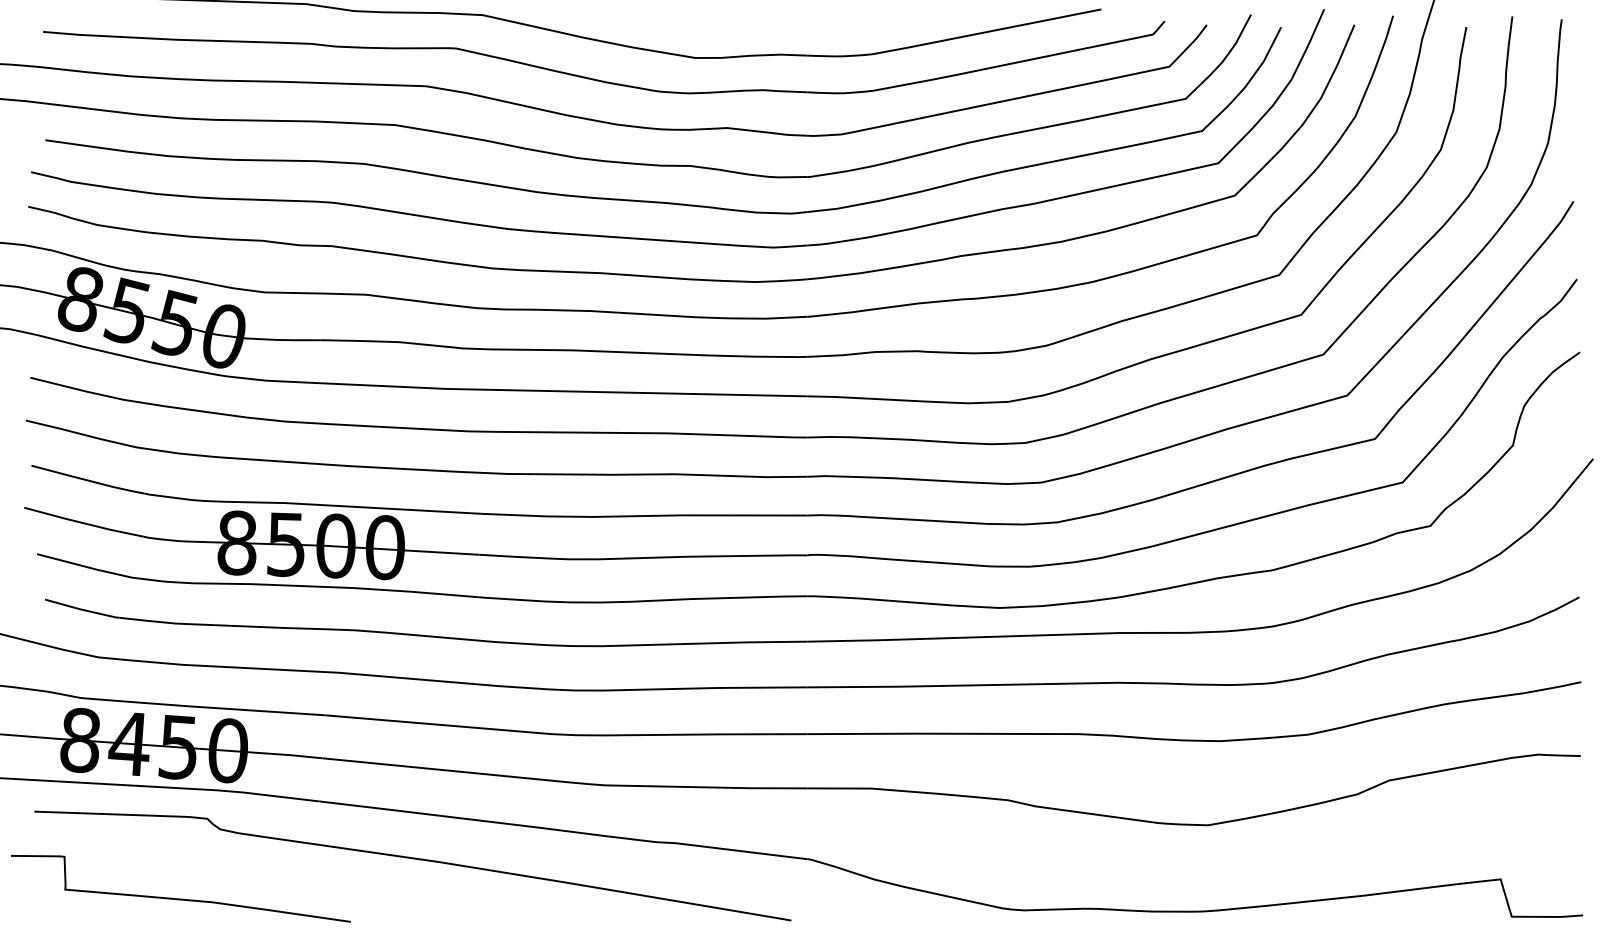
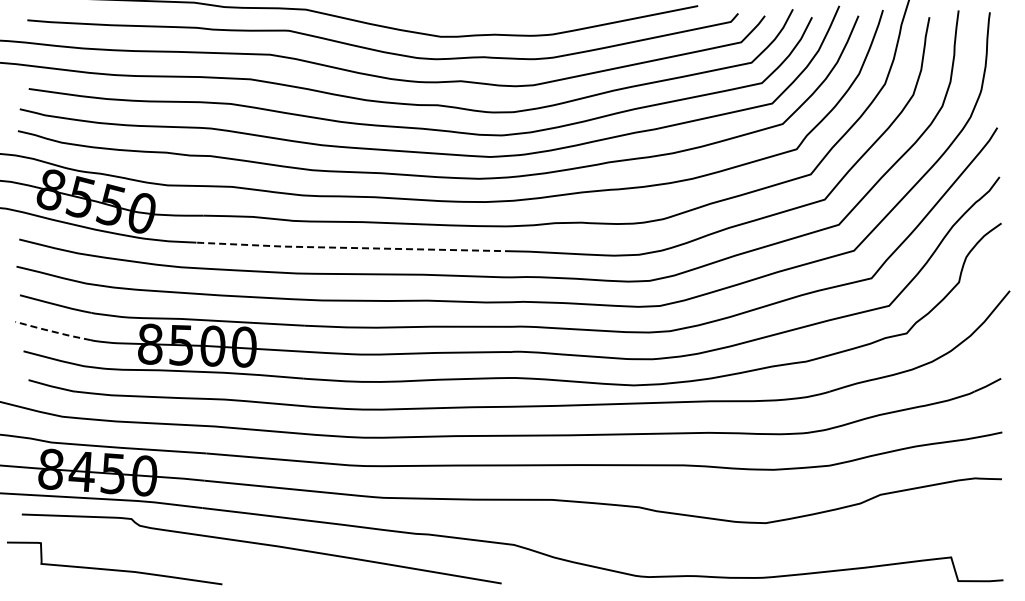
line: (556, 391) -> (352, 248), solid -> dashed
line: (84, 522) -> (53, 331), solid -> dashed

